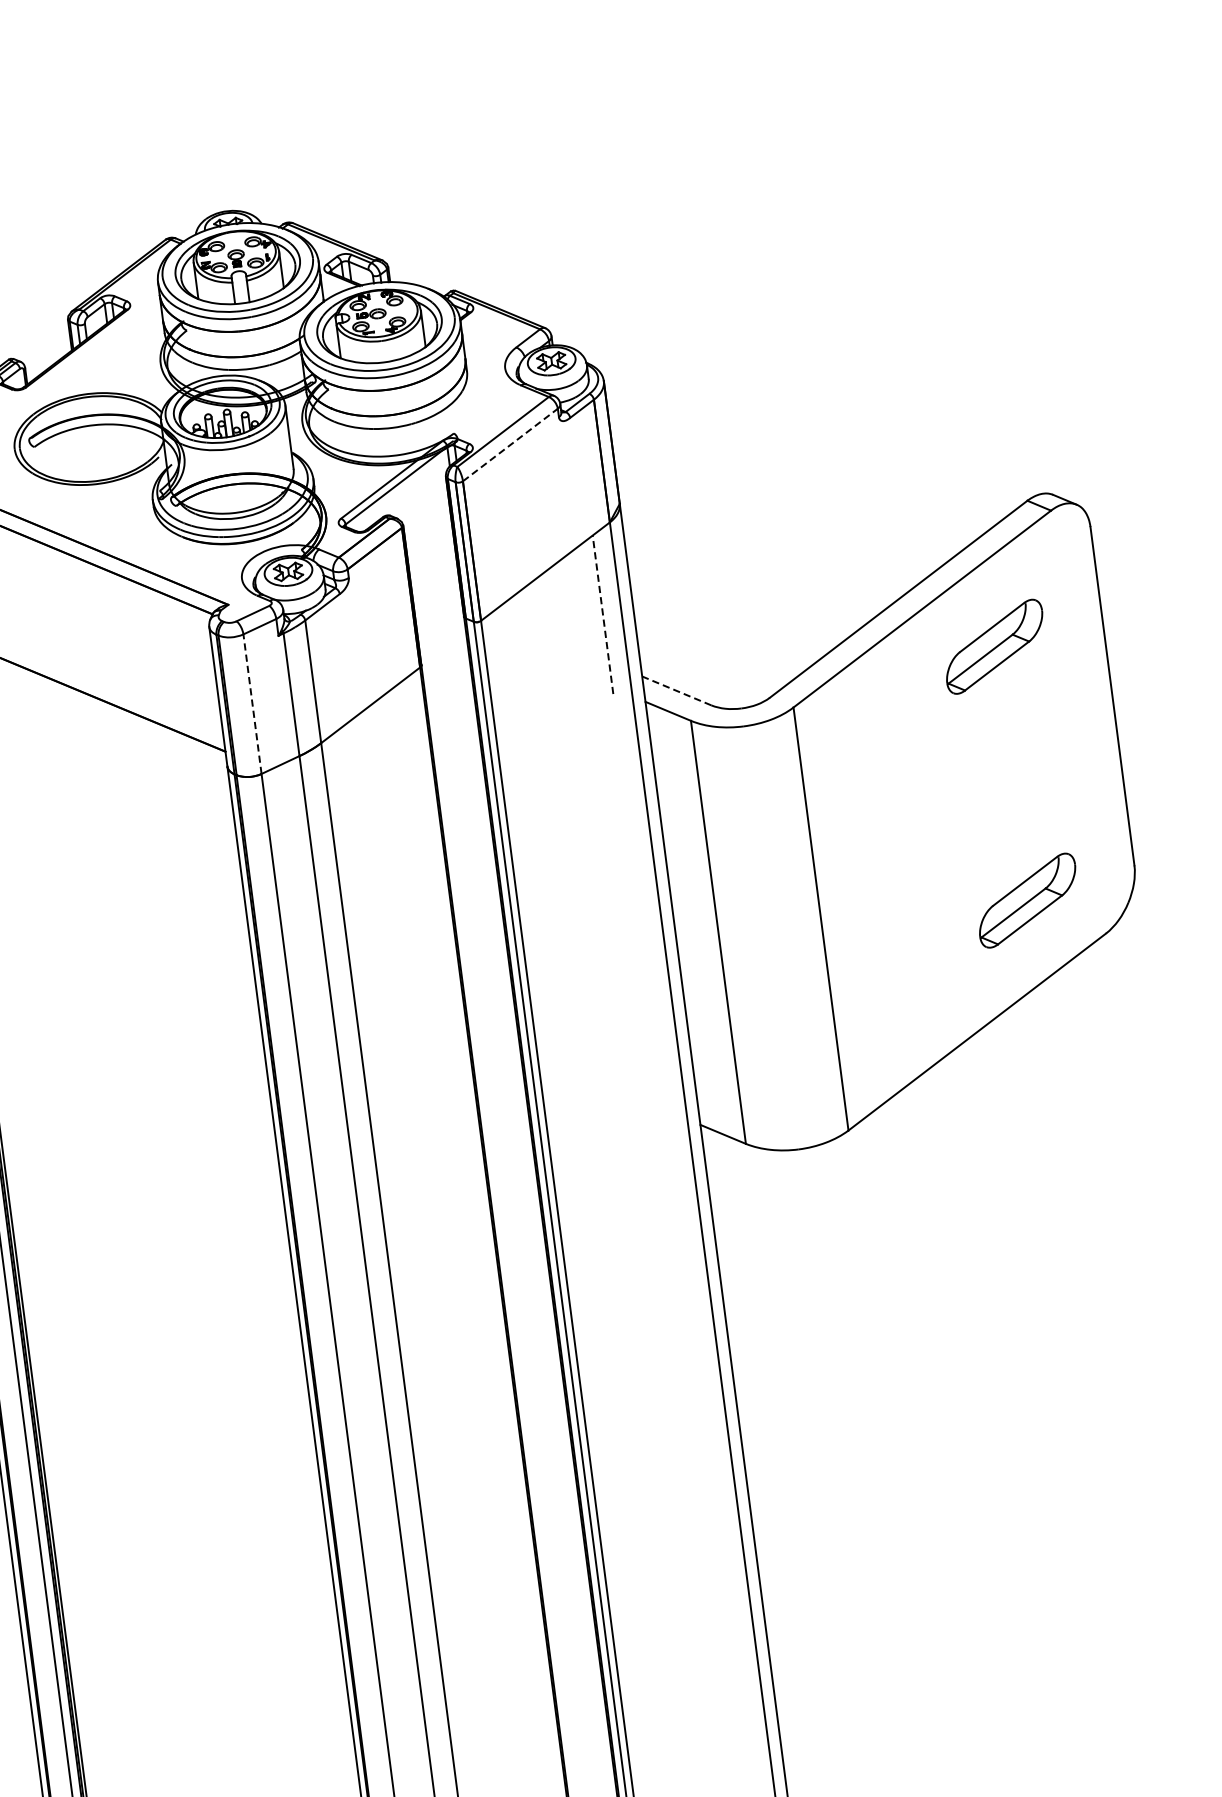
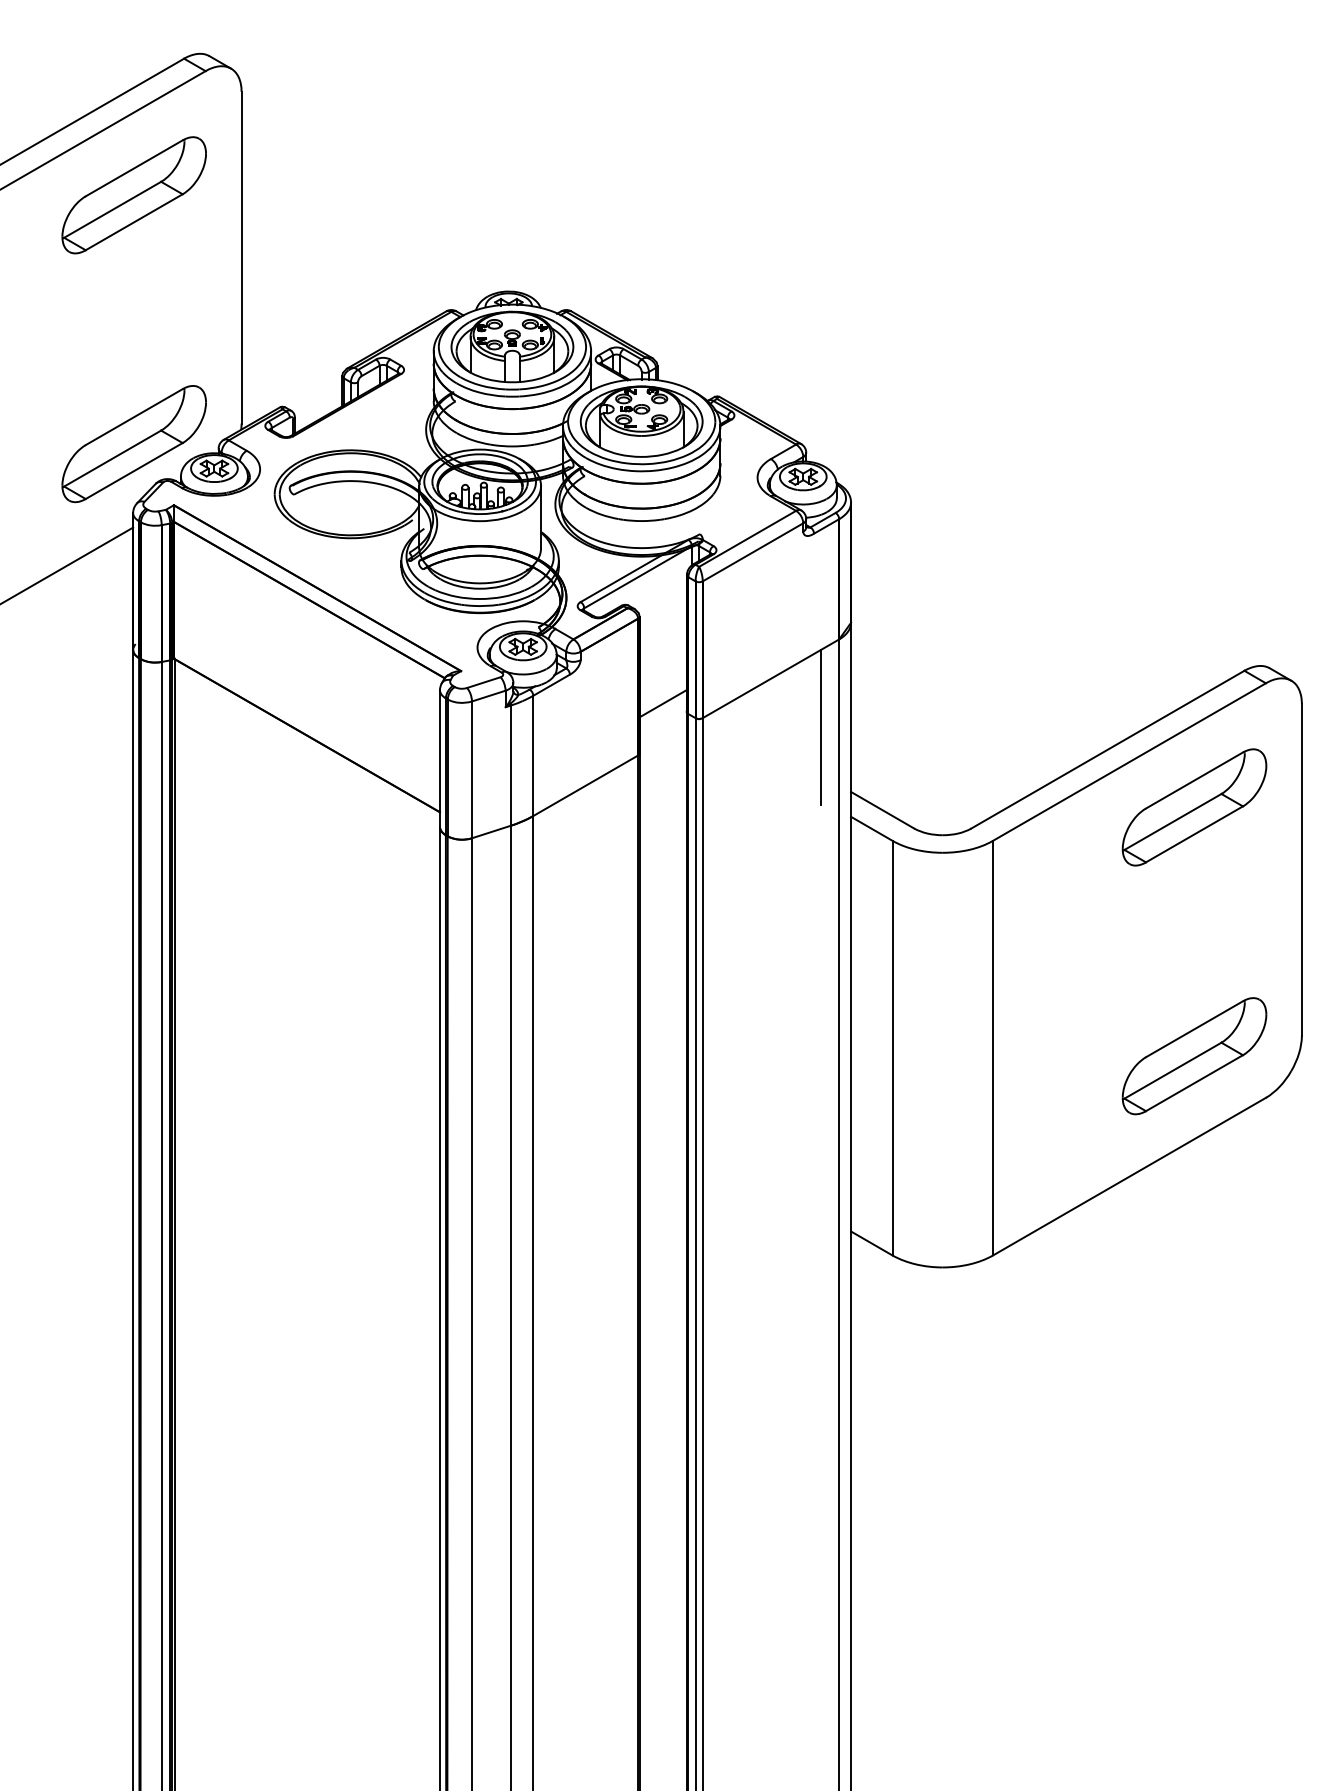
line: (510, 445) -> (753, 552), dashed -> solid
line: (438, 611) -> (662, 703), added
line: (603, 614) -> (821, 727), dashed -> solid
part: (994, 646) -> (1194, 807), size x1.43
line: (676, 690) -> (882, 809), dashed -> solid
line: (251, 703) -> (471, 769), dashed -> solid
part: (1027, 900) -> (1194, 1056), size x1.43

